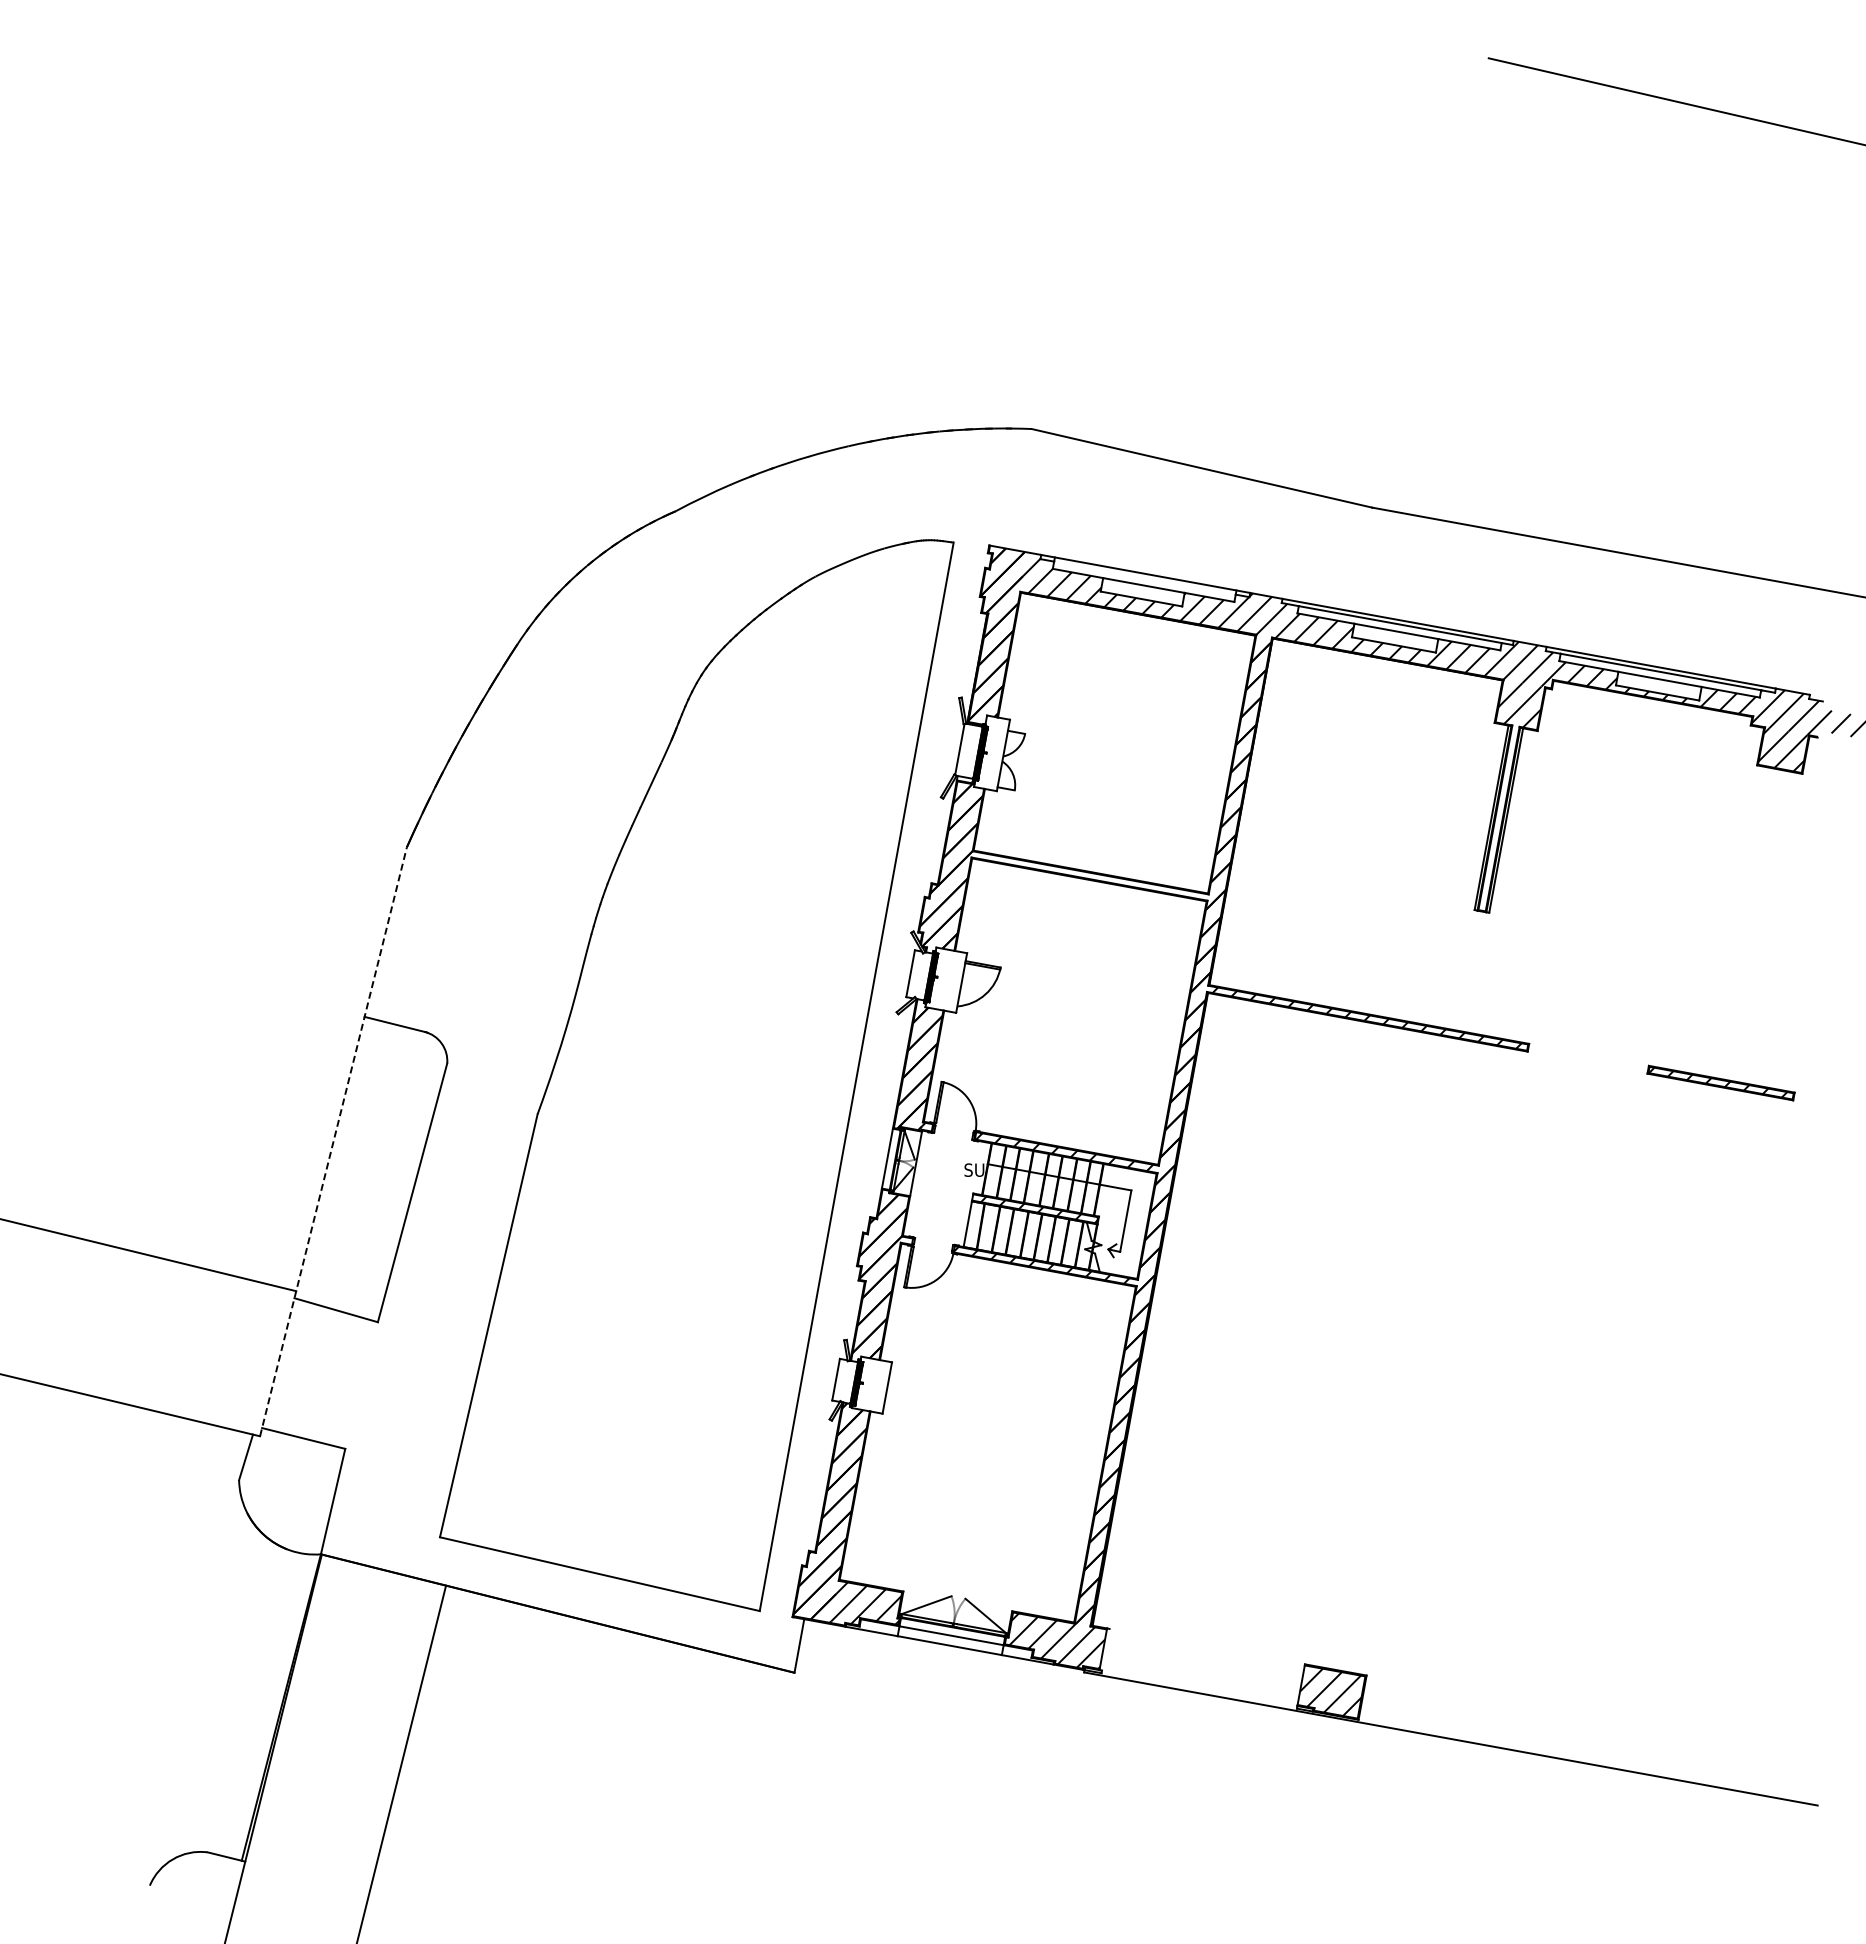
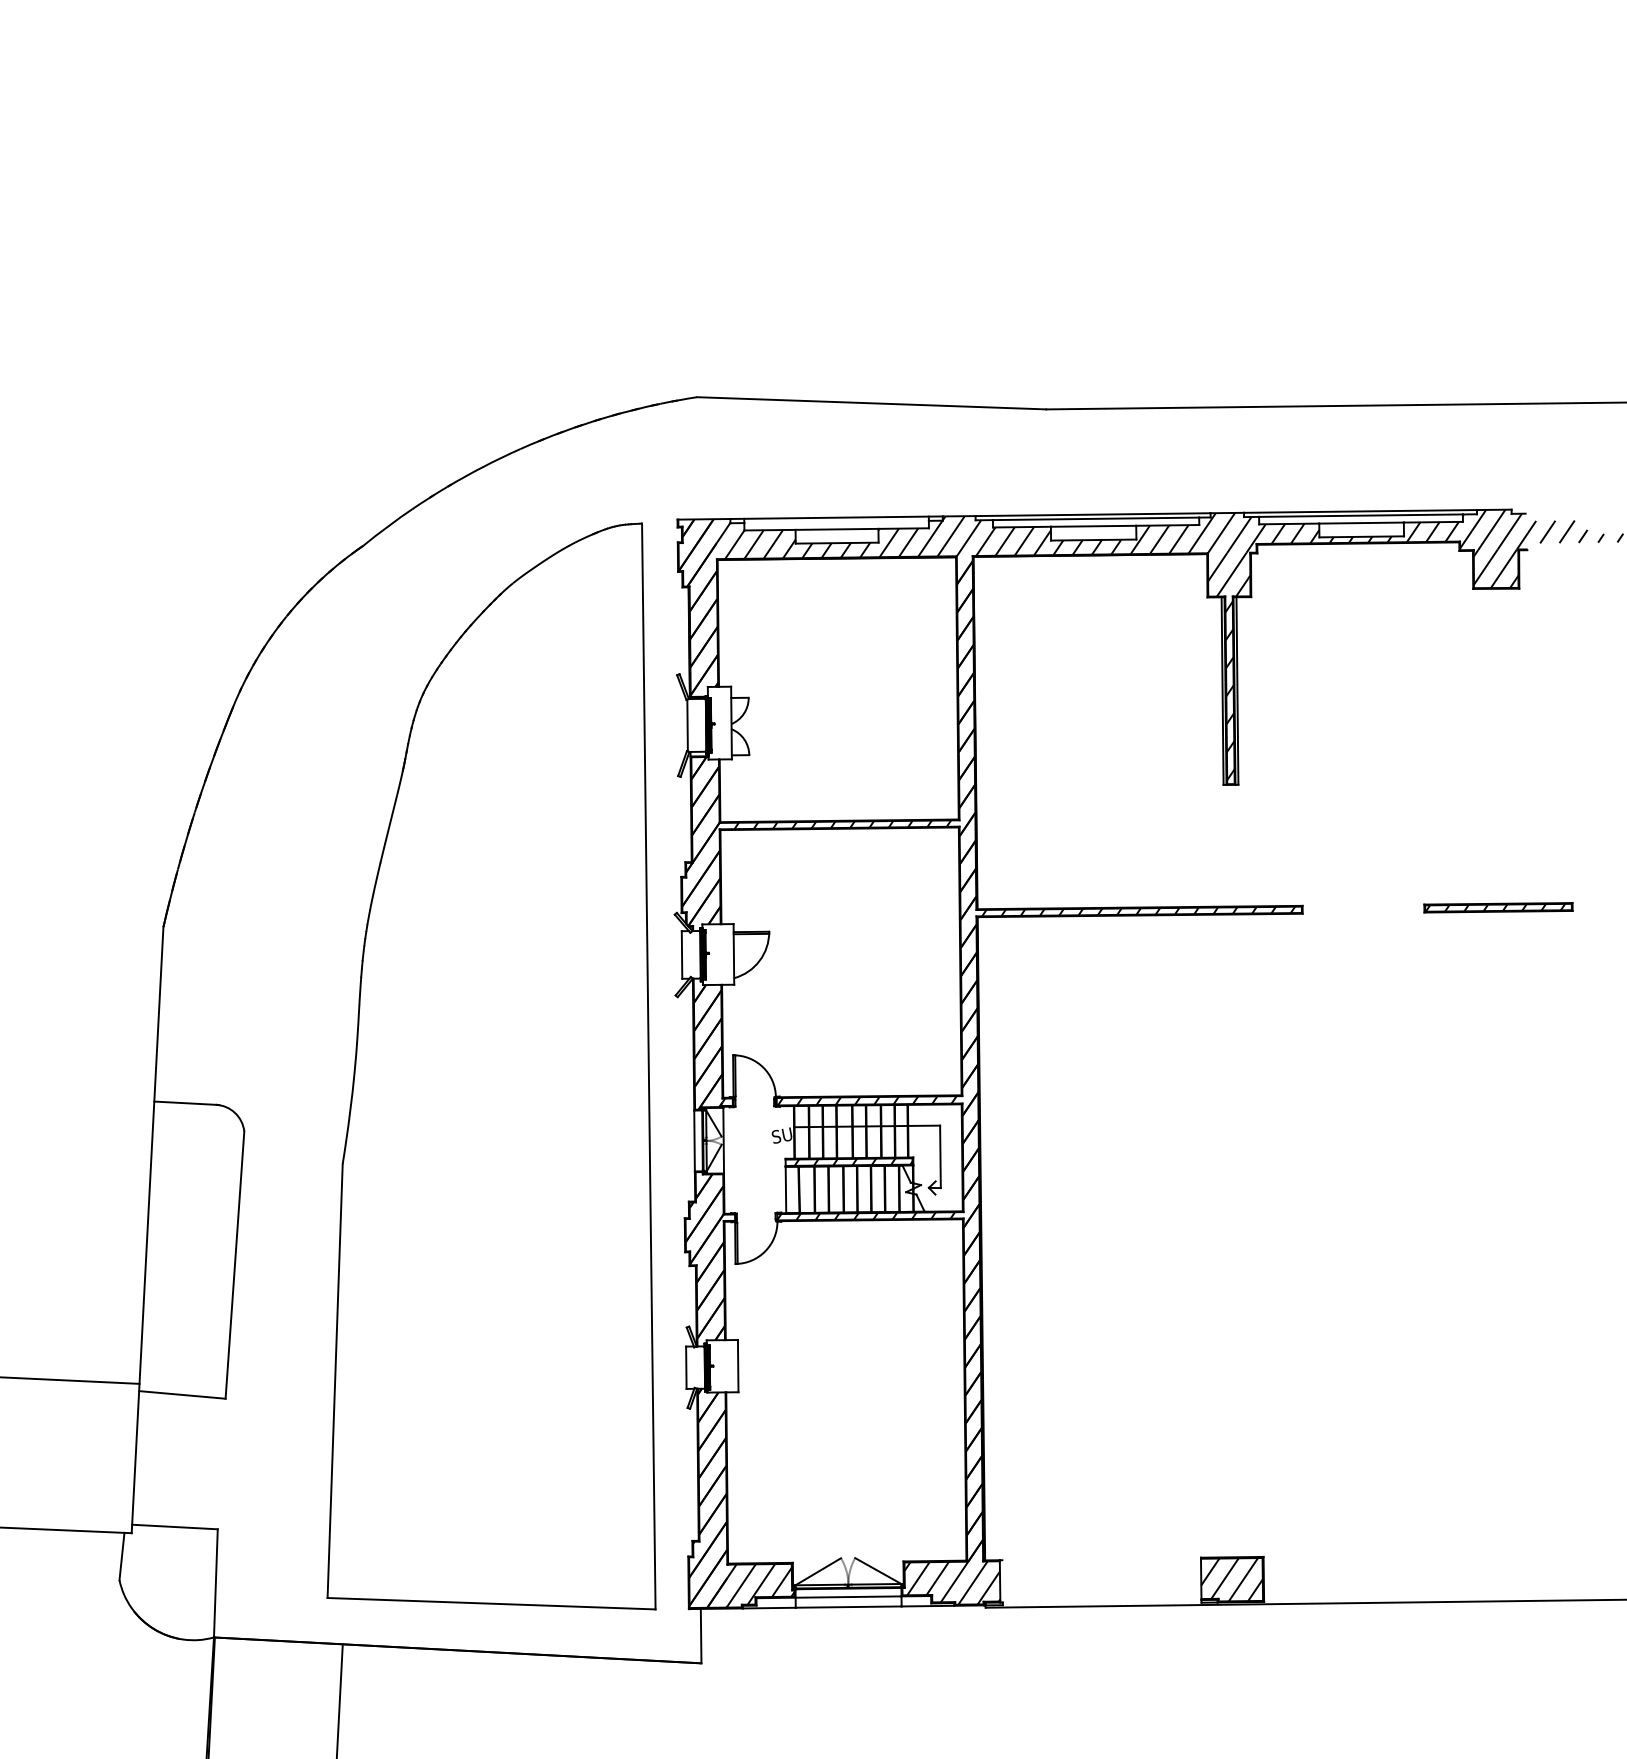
hatch: (1498, 818) -> (1229, 690), added
hatch: (1093, 876) -> (843, 824), added
line: (333, 1141) -> (147, 1229), dashed -> solid

